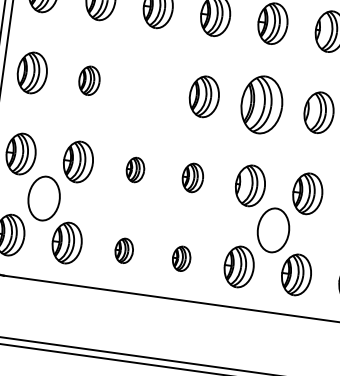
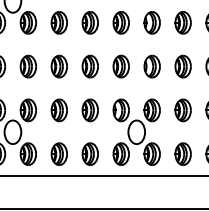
part: (88, 80) -> (27, 66), size x1.43
part: (145, 88) -> (58, 66), added
part: (260, 104) -> (120, 66), size x0.71
part: (134, 169) -> (58, 110), size x1.67
part: (191, 177) -> (89, 110), size x1.43
part: (123, 249) -> (58, 153), size x1.67
part: (180, 257) -> (89, 153), size x1.67

